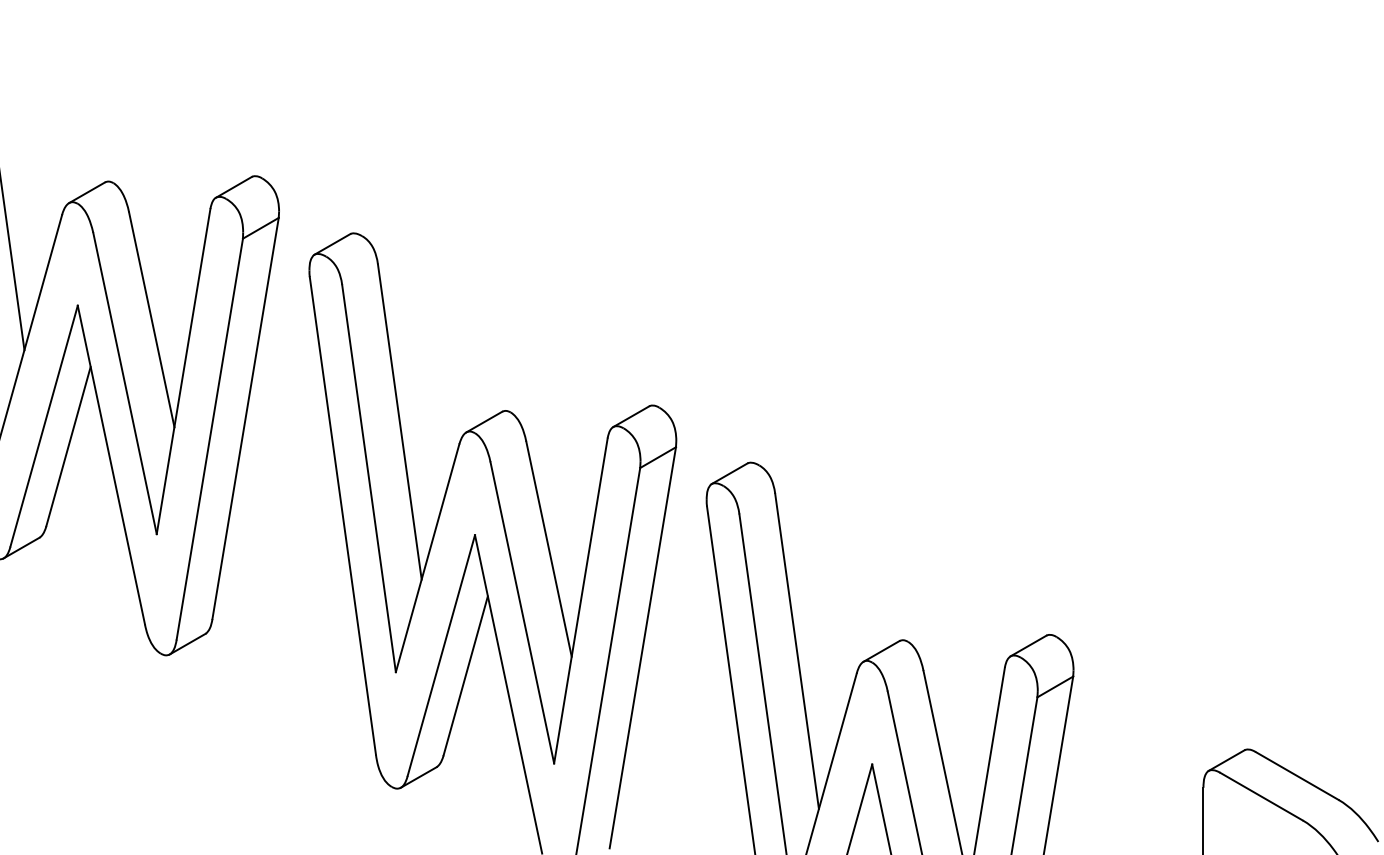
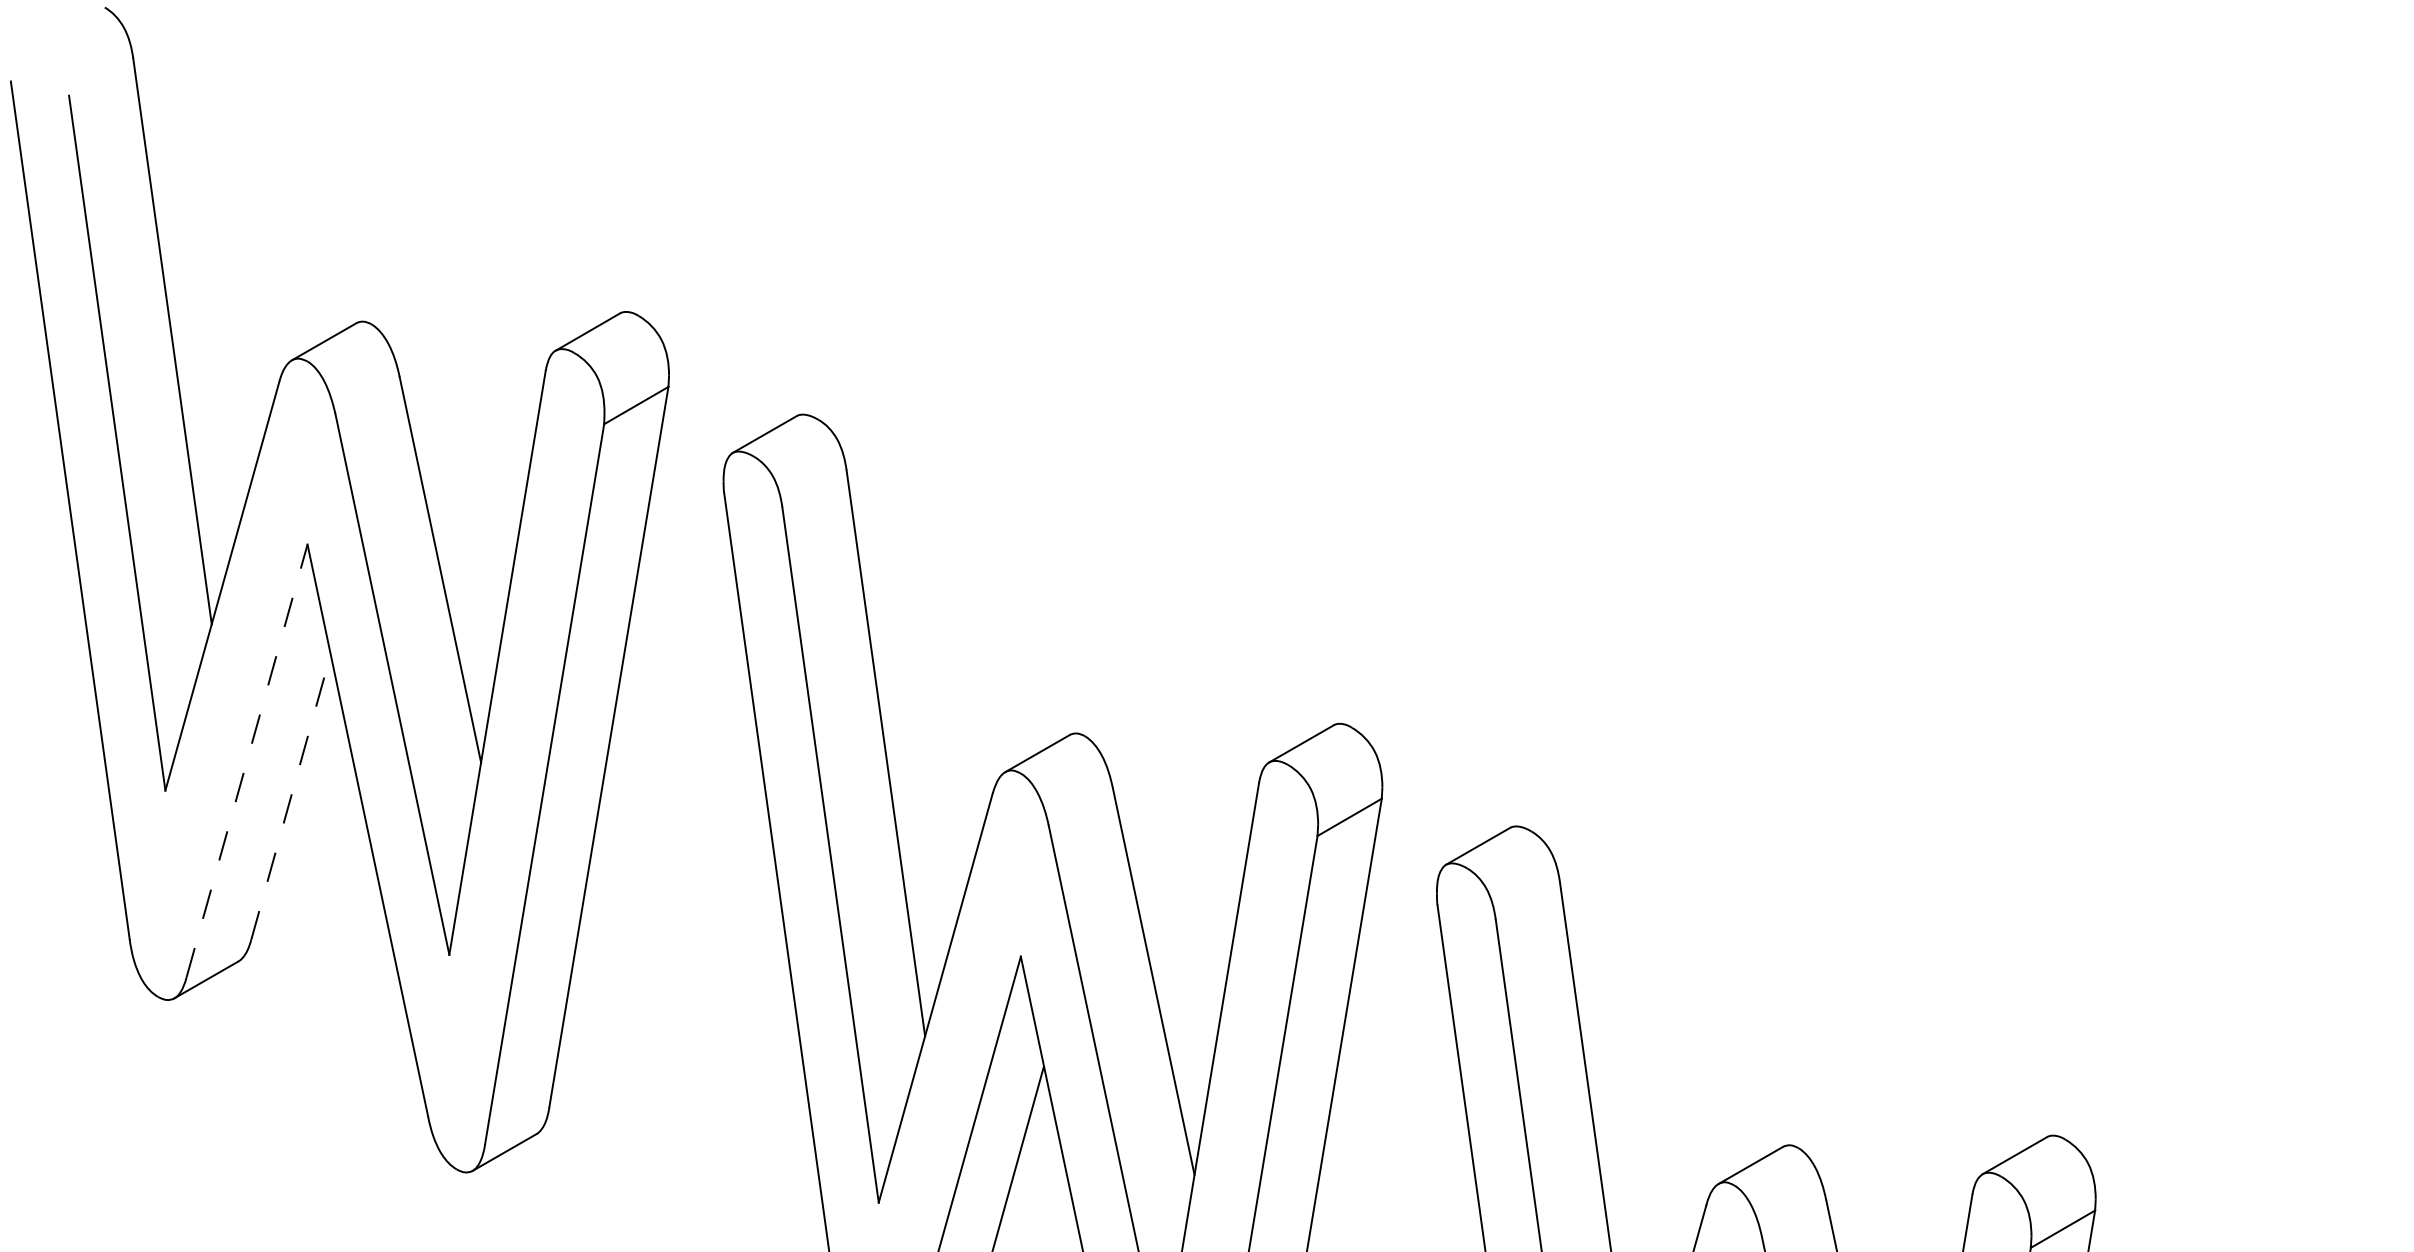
line: (44, 425) -> (247, 759), solid -> dashed
line: (68, 446) -> (290, 797), solid -> dashed

